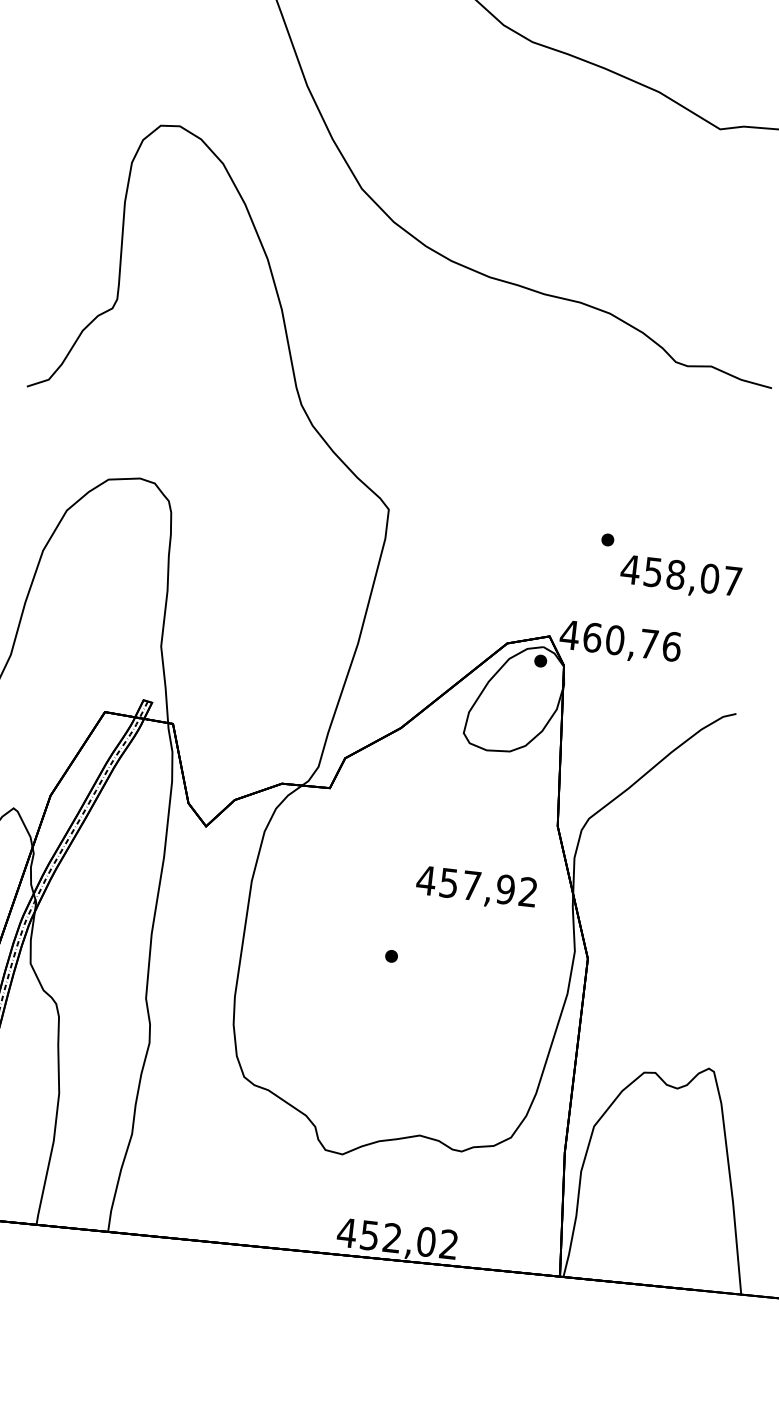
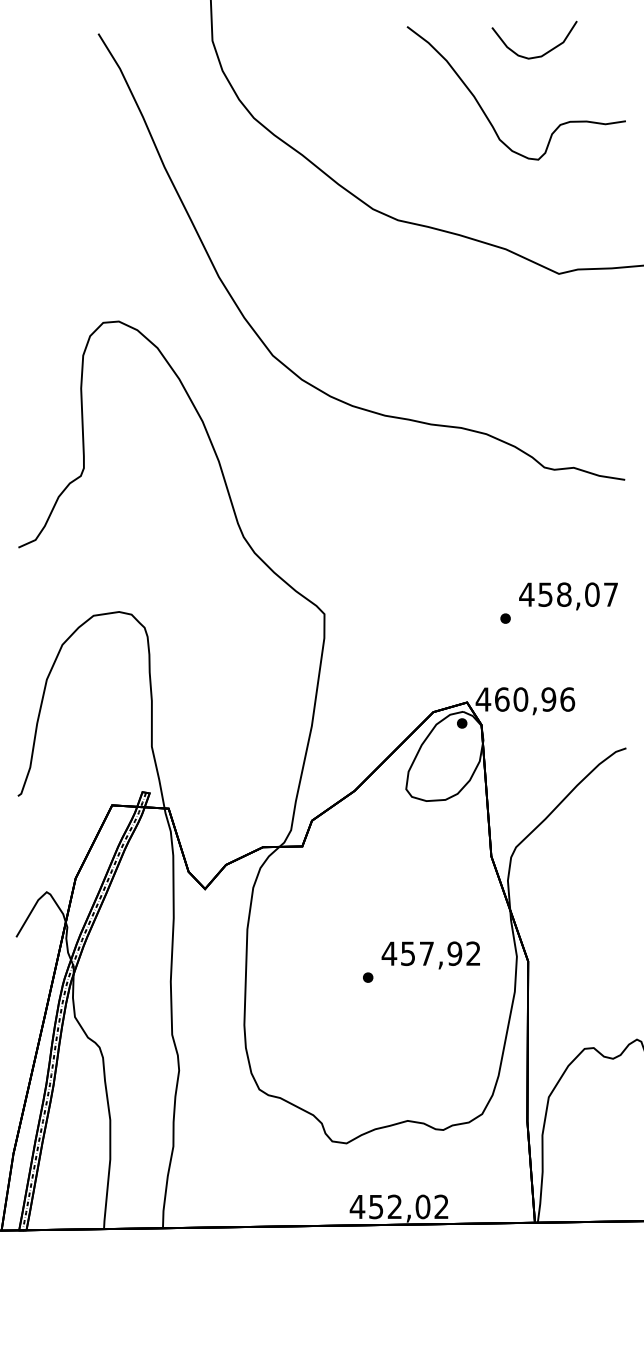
text: (680, 577) -> (568, 596), moved
text: (648, 643) -> (548, 699), 460,76 -> 460,96
text: (475, 888) -> (430, 955), moved

